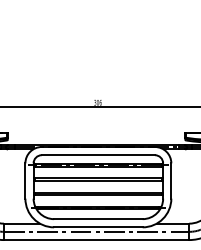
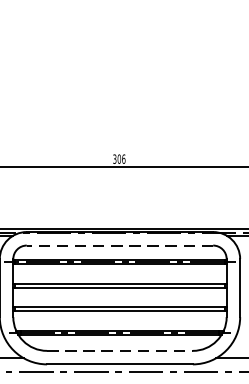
line: (98, 155) -> (120, 246), solid -> dashed
line: (98, 219) -> (120, 351), solid -> dashed

